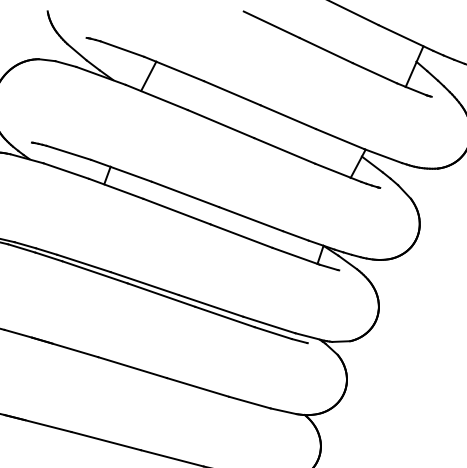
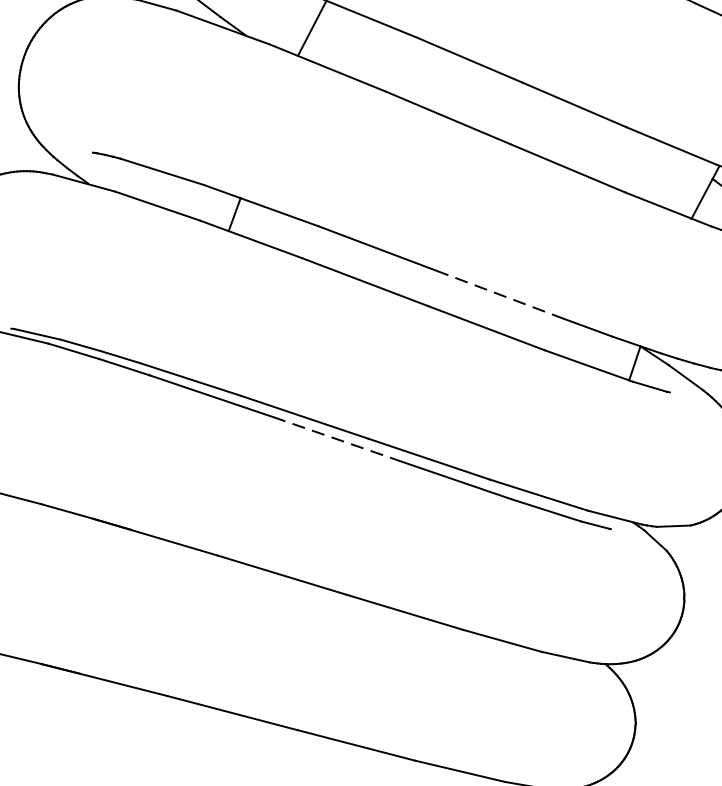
line: (250, 218) -> (503, 295), solid -> dashed
line: (161, 295) -> (336, 439), solid -> dashed

